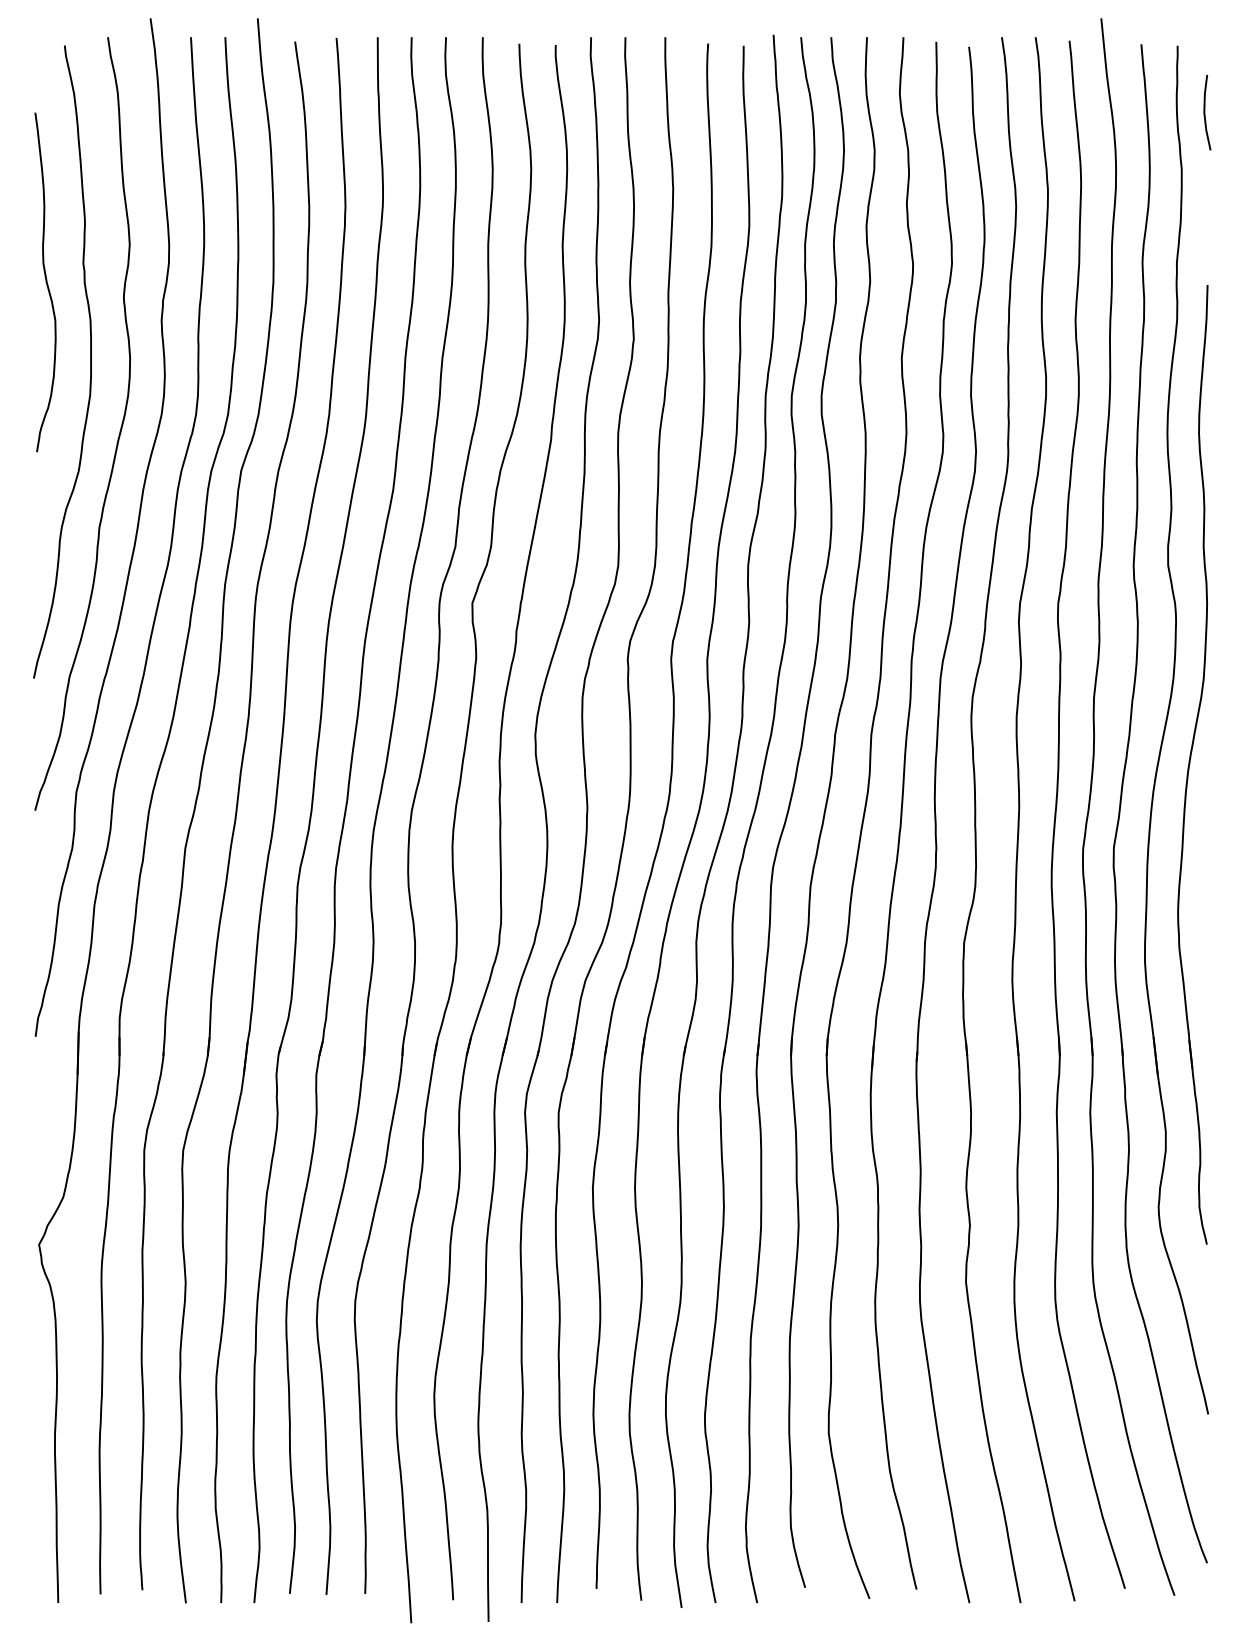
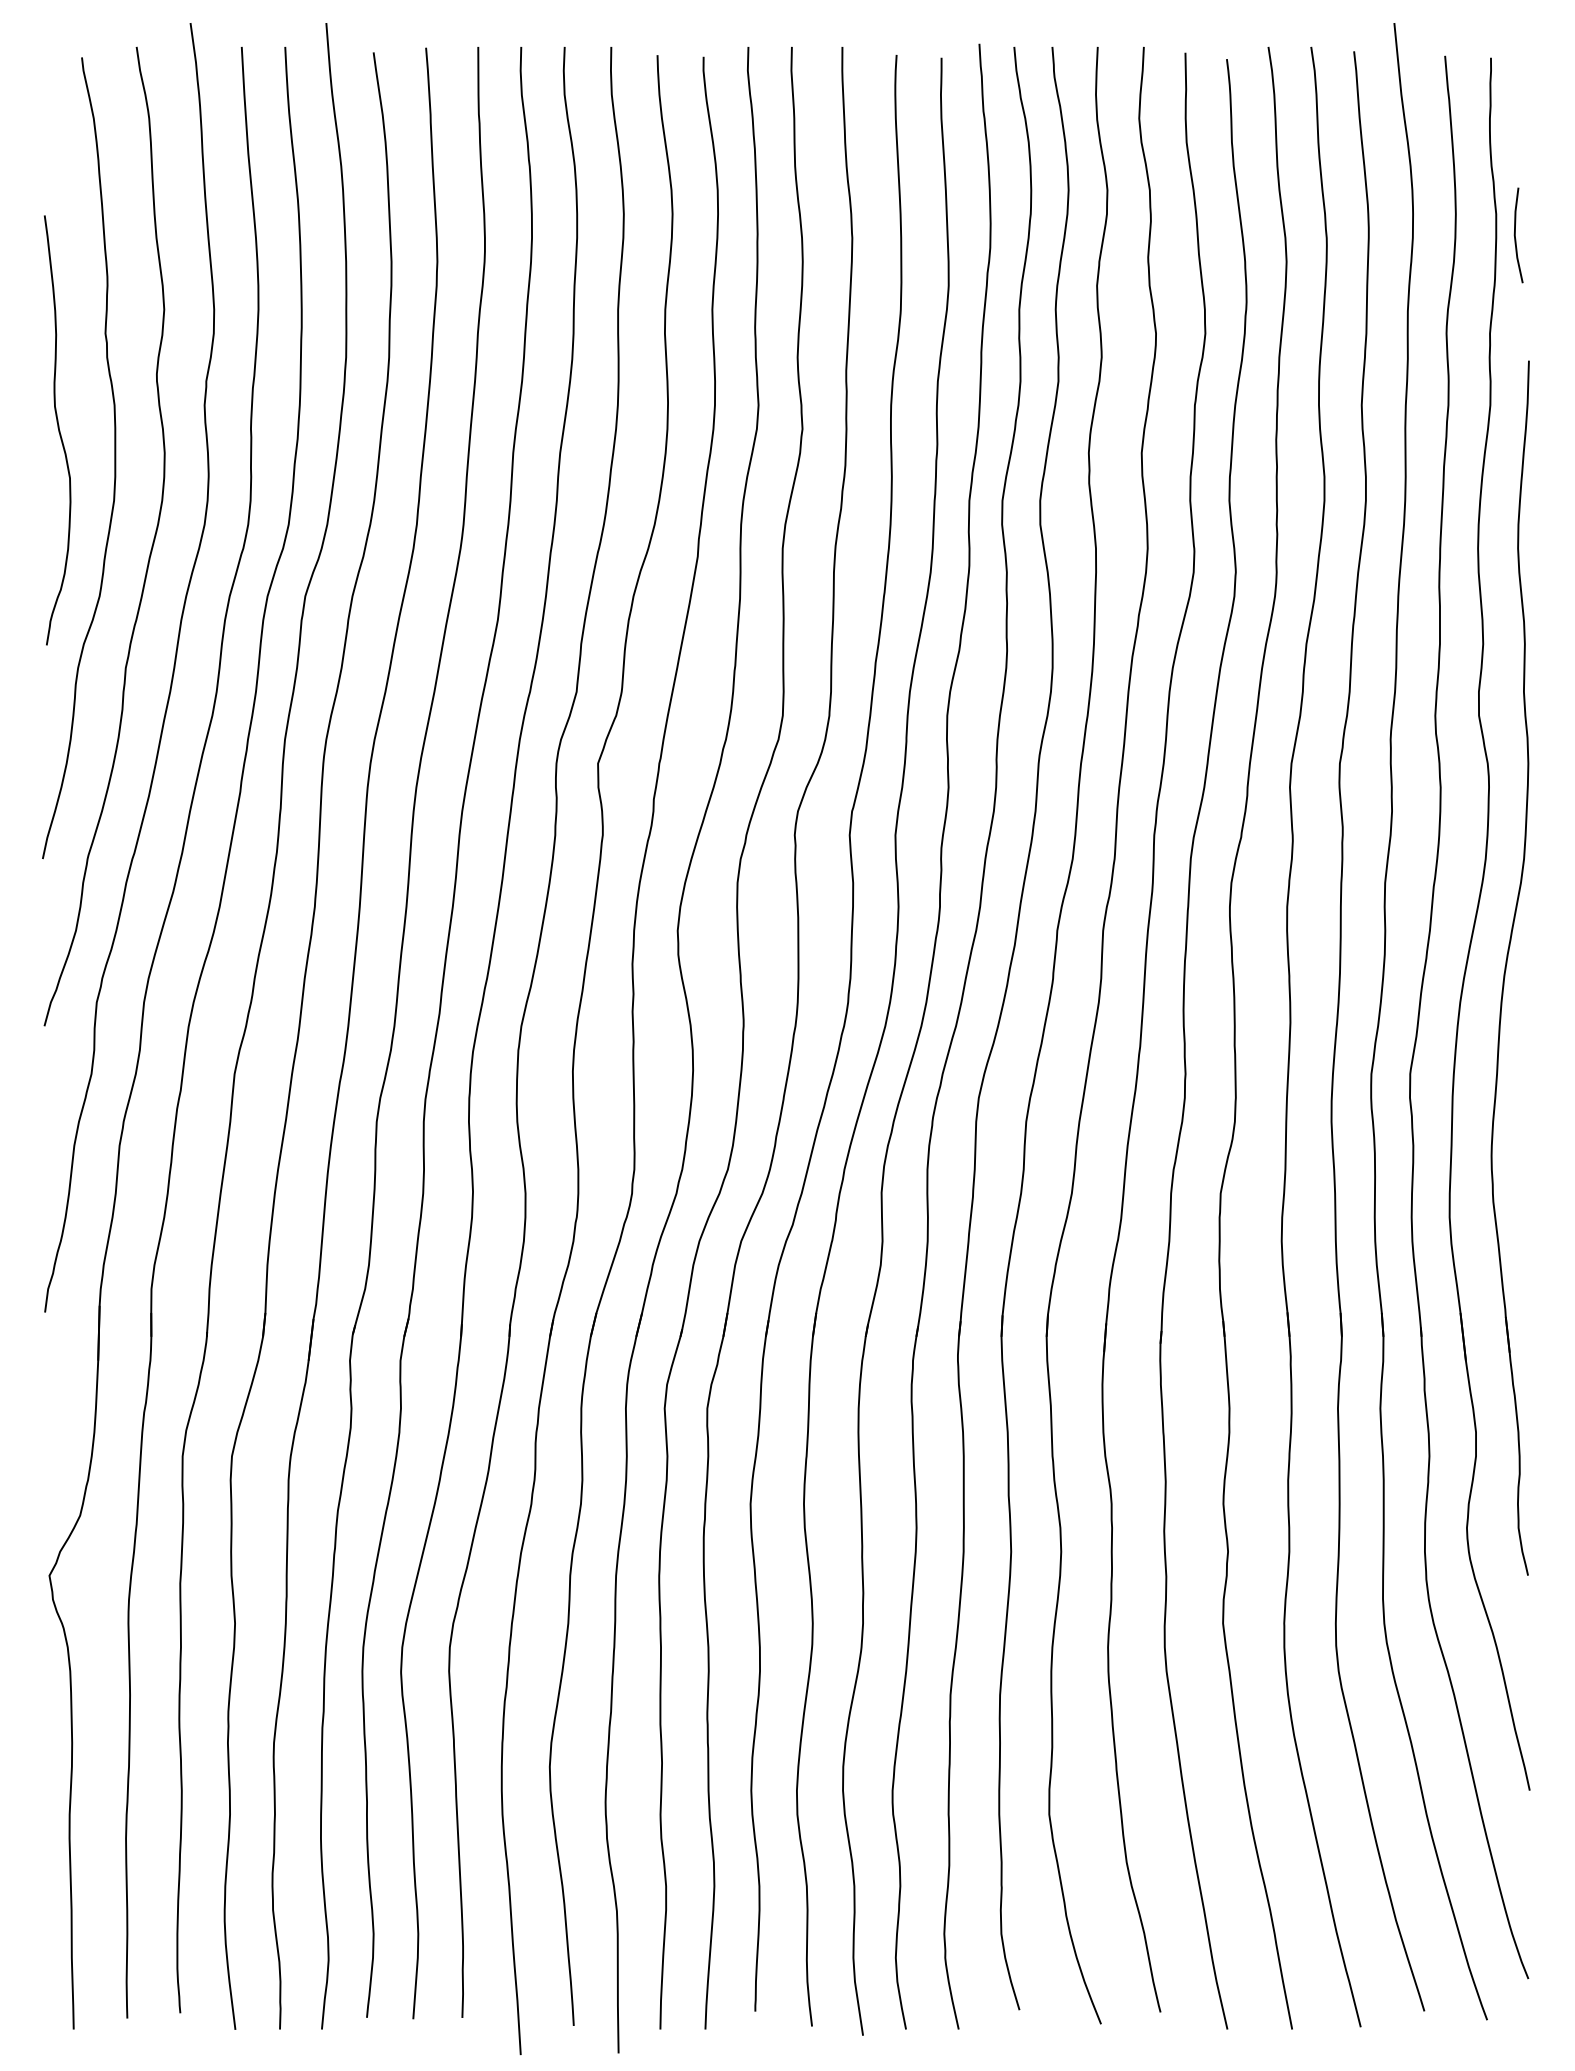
line: (1204, 112) -> (1515, 235), moved
curve: (46, 282) -> (58, 430), moved

